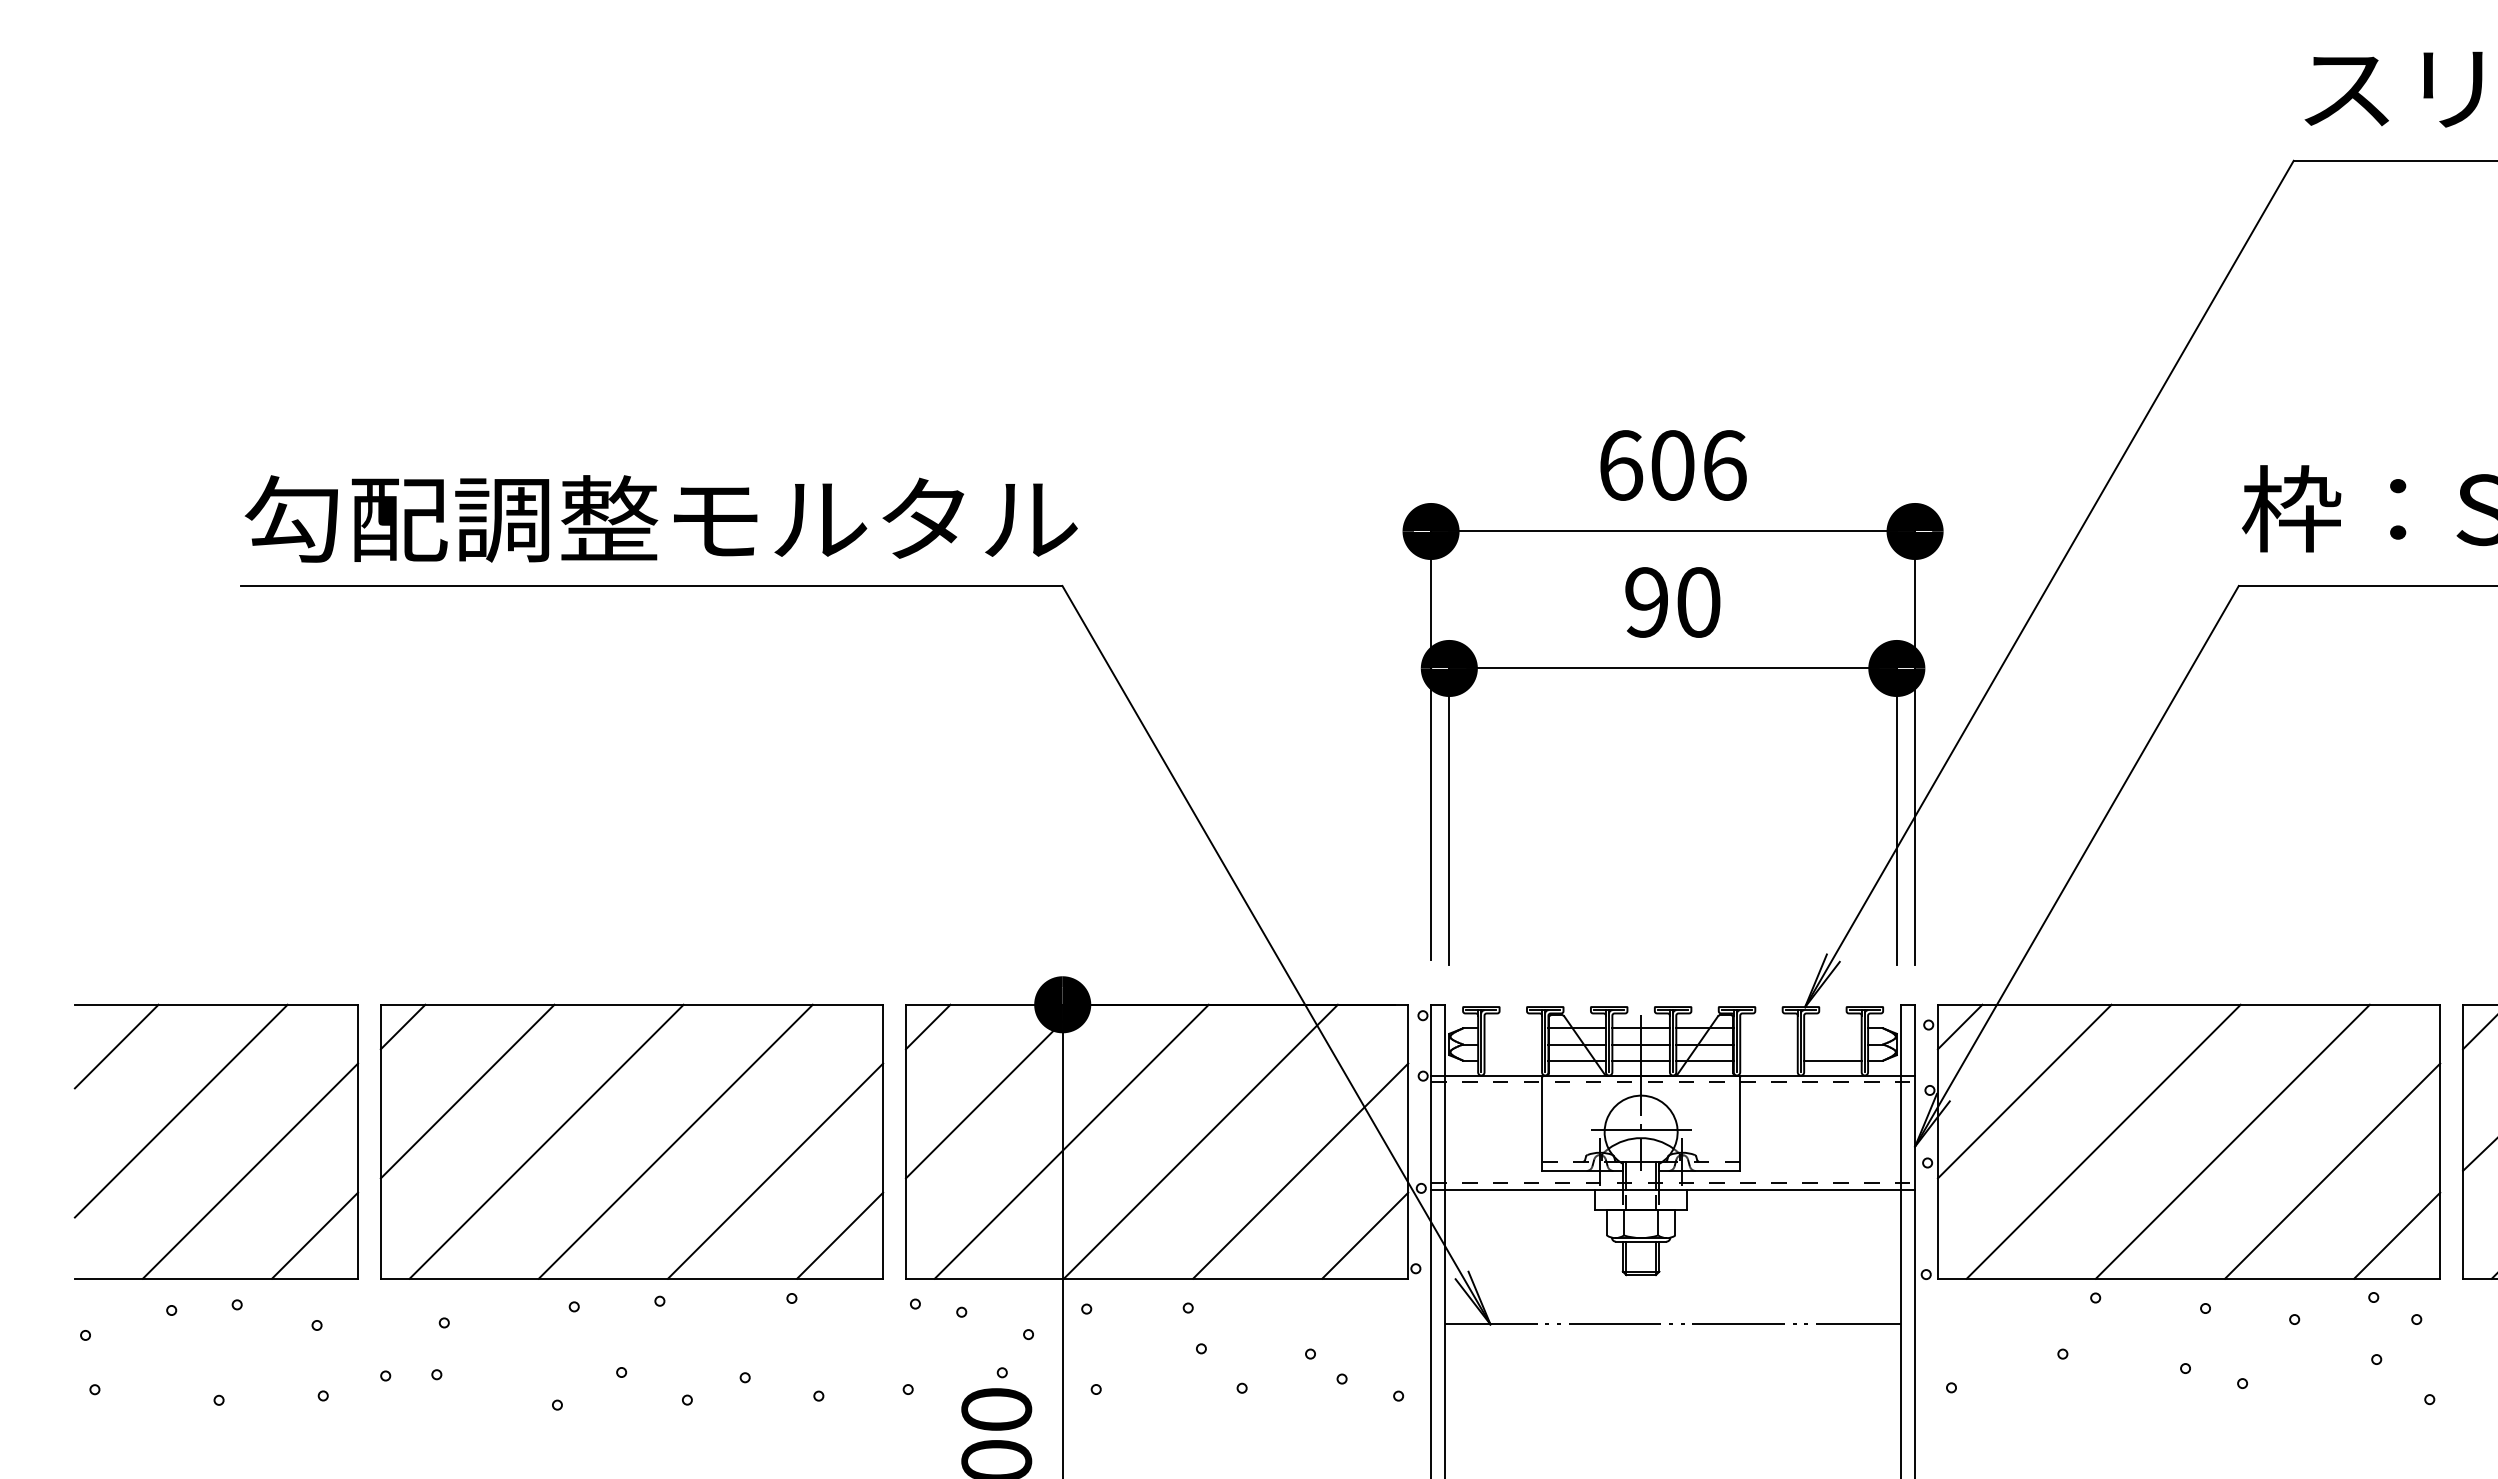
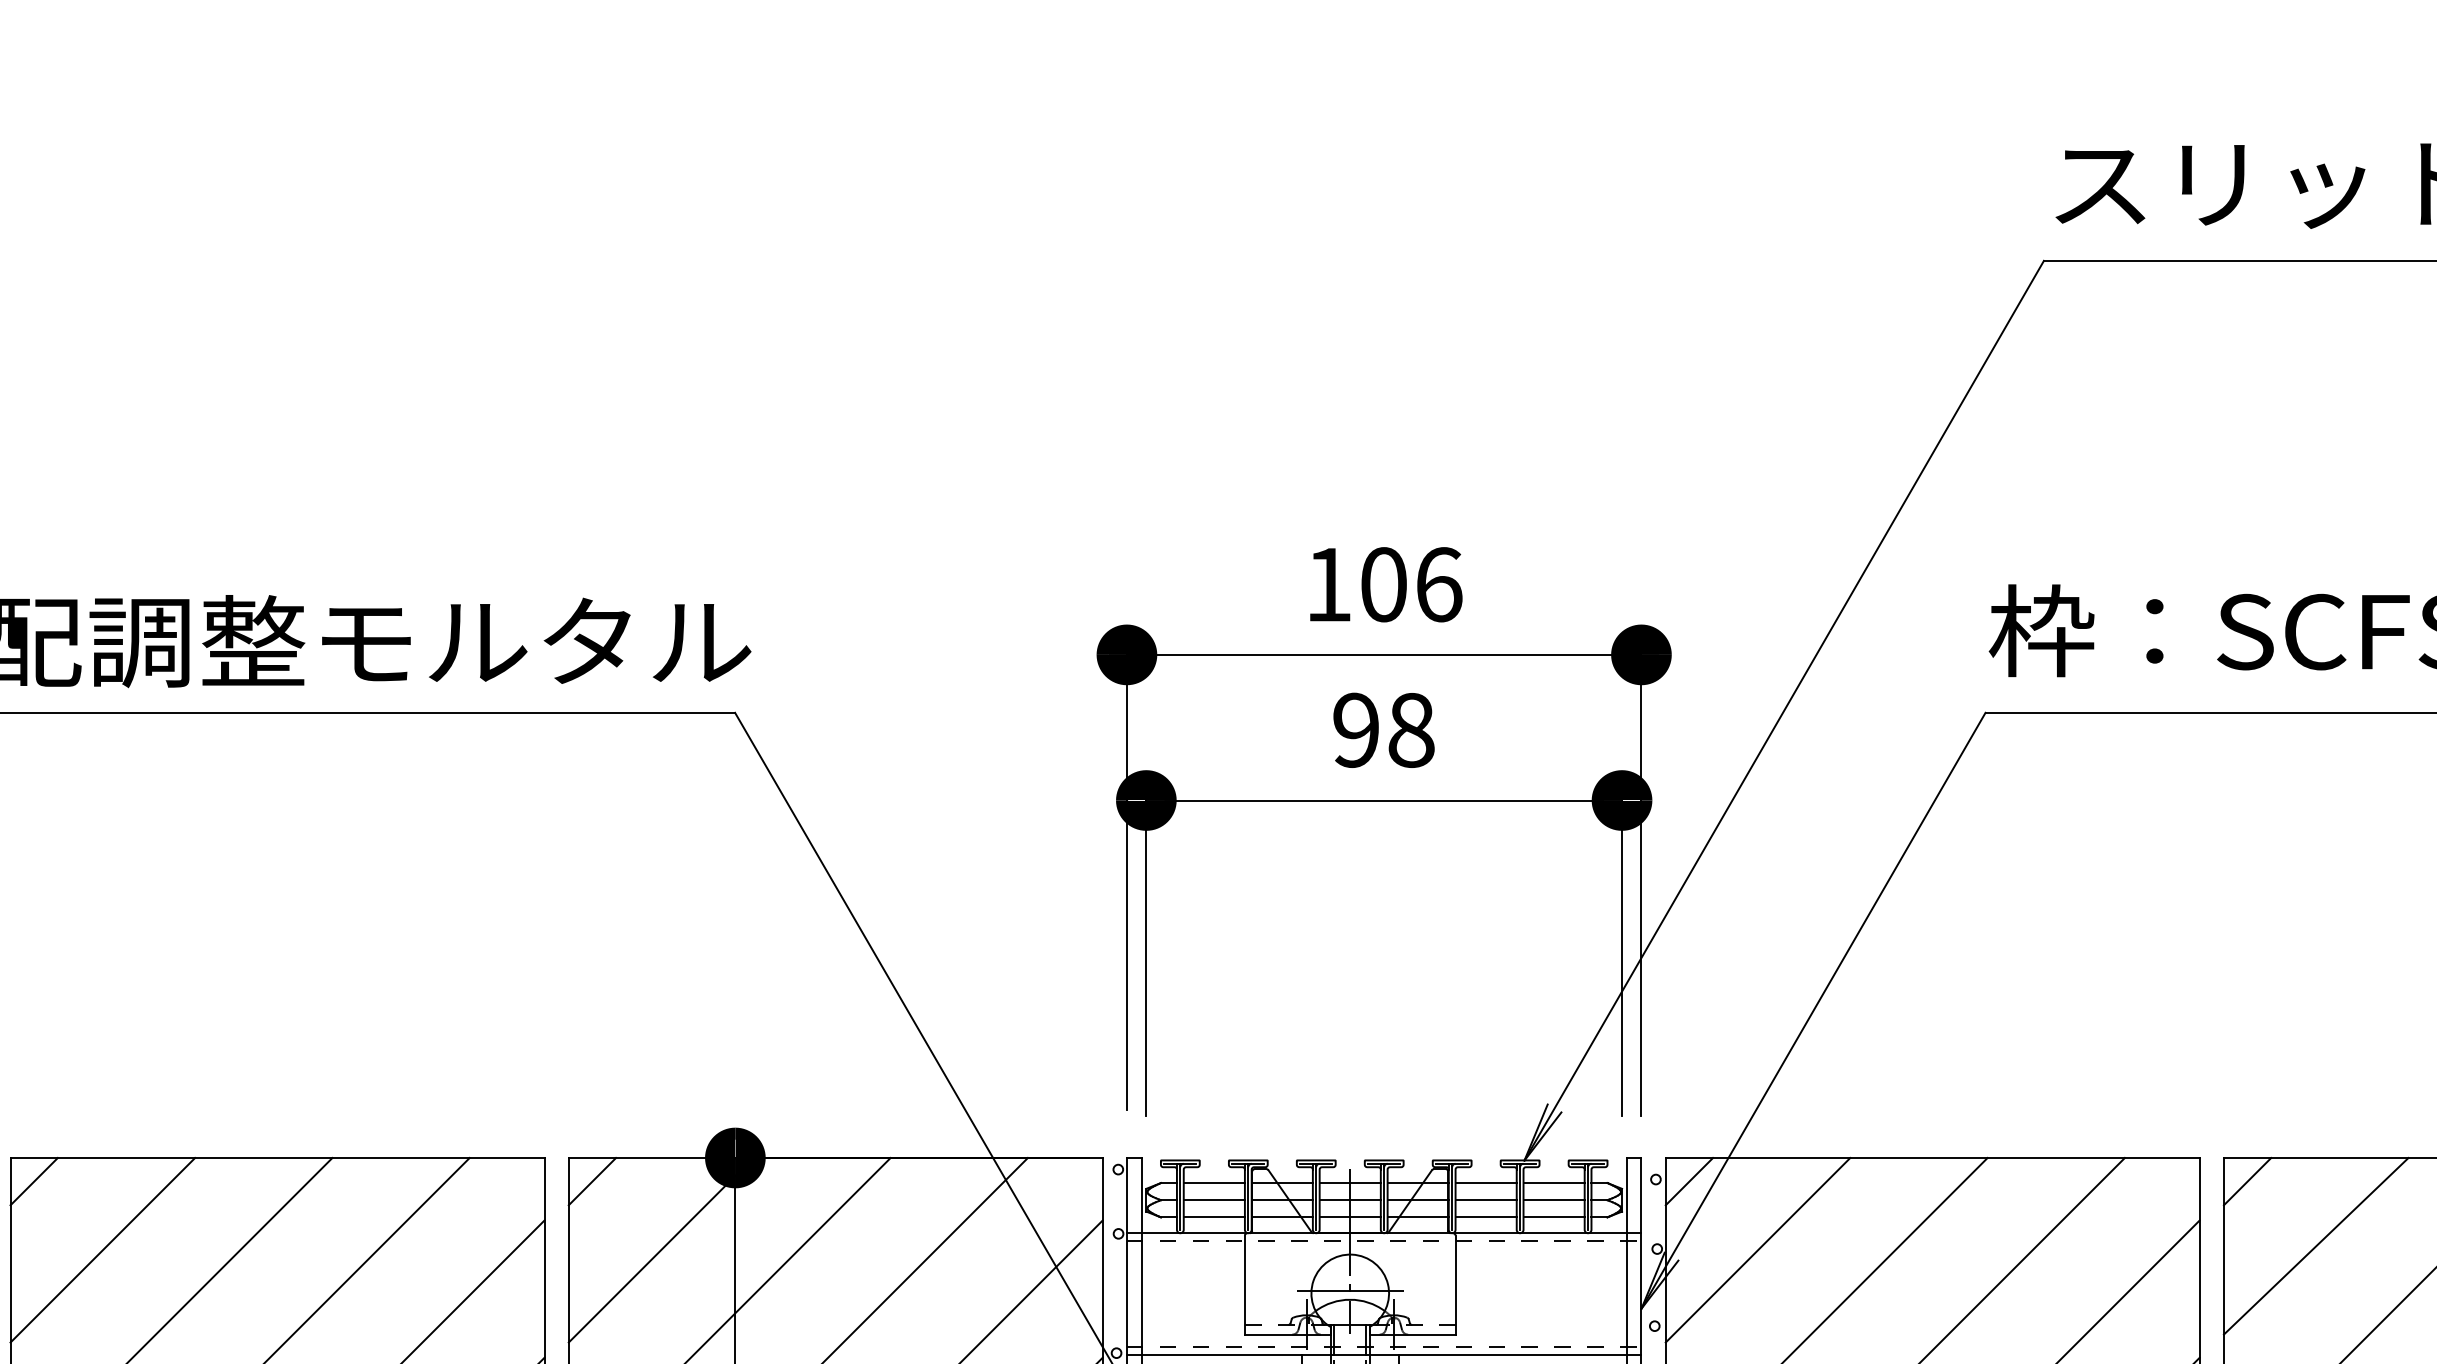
text: (1621, 465) -> (1329, 584), 606 -> 106
text: (1698, 602) -> (1411, 730), 90 -> 98
line: (1513, 1028) -> (1214, 1183), added
line: (1768, 1028) -> (1485, 1183), added
line: (1832, 1028) -> (1553, 1183), added
line: (1513, 1044) -> (1214, 1200), added
line: (1768, 1044) -> (1485, 1200), added
line: (1832, 1044) -> (1553, 1200), added
line: (1513, 1060) -> (1214, 1217), added
line: (1768, 1060) -> (1485, 1217), added

